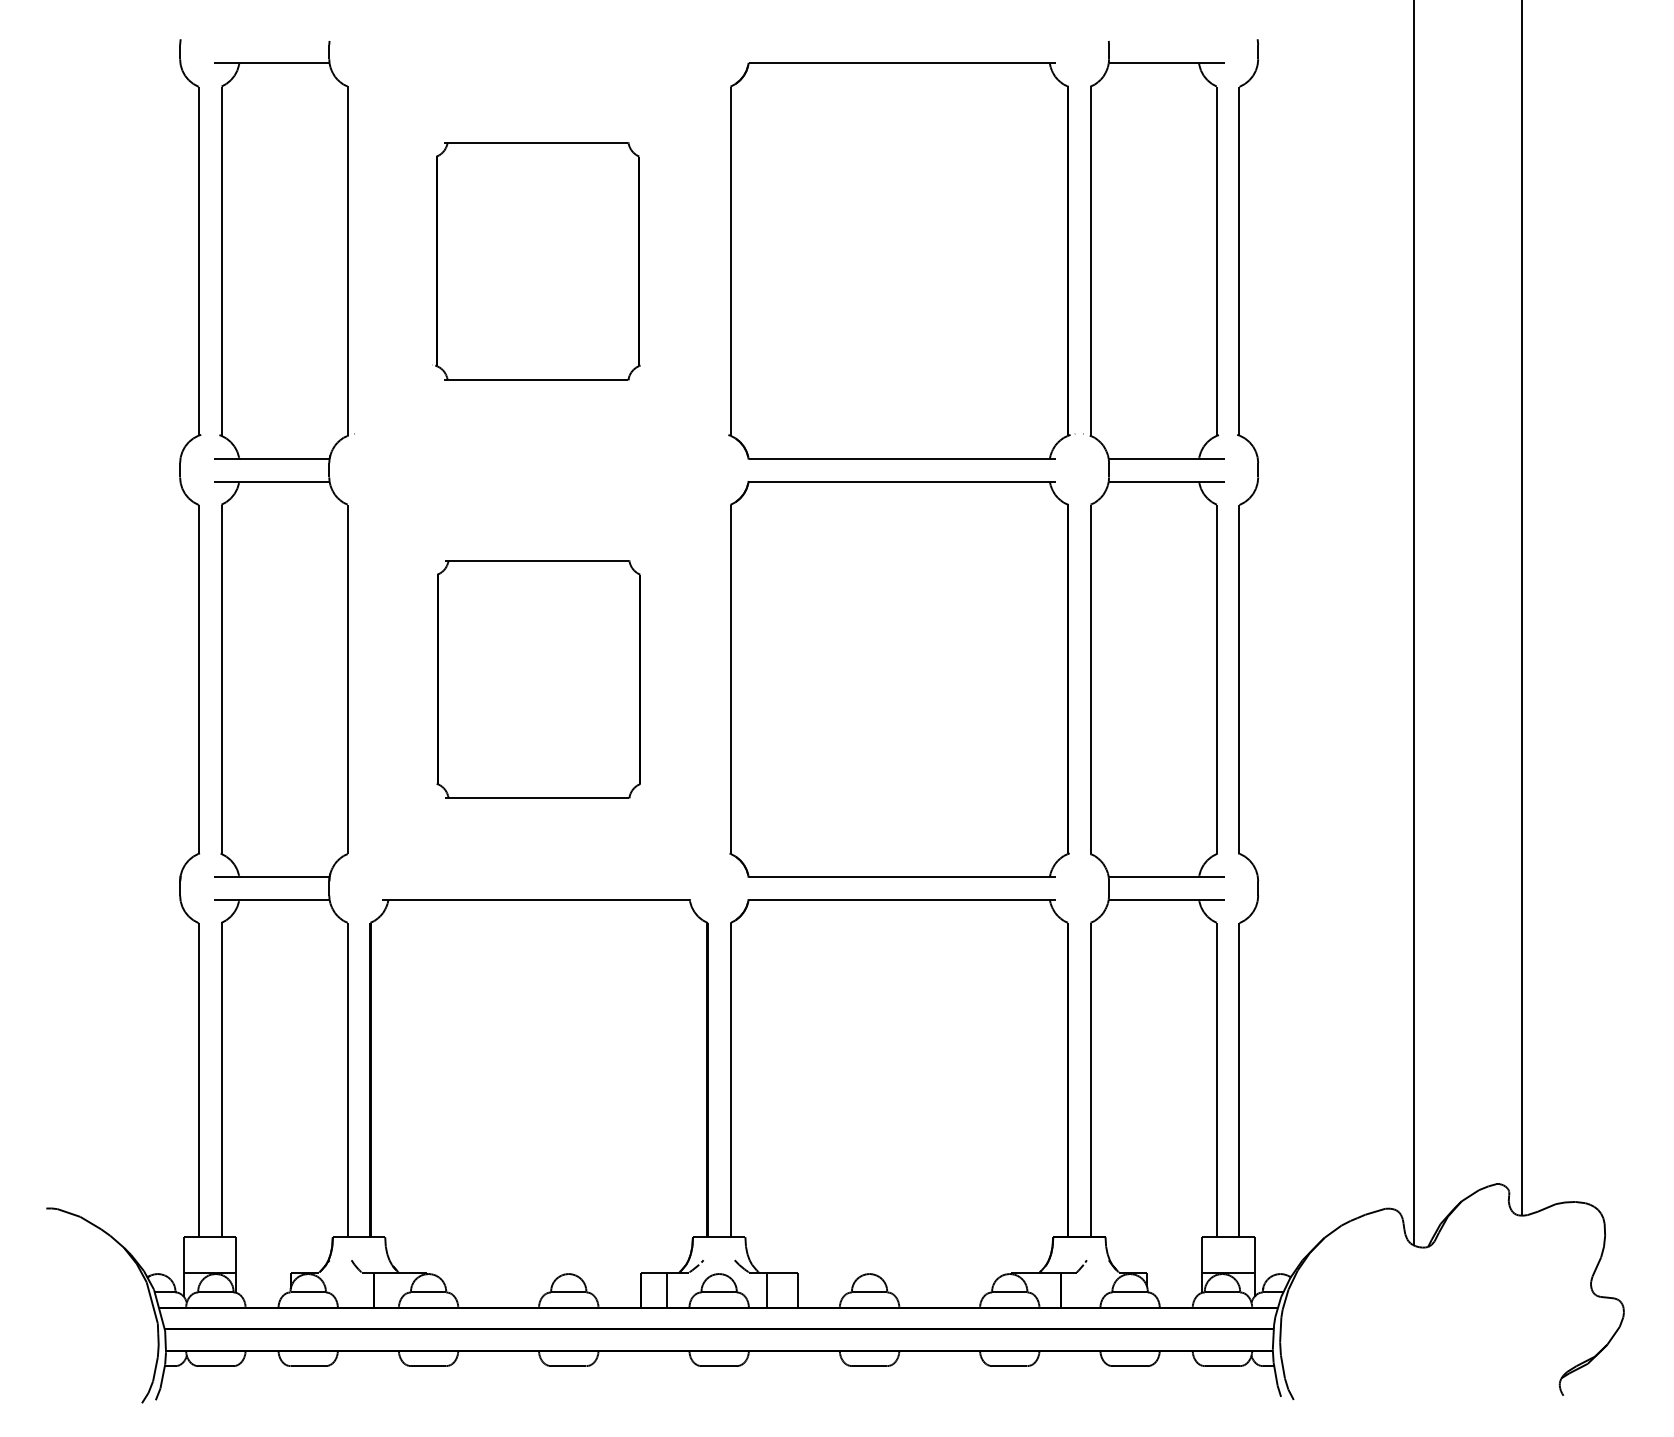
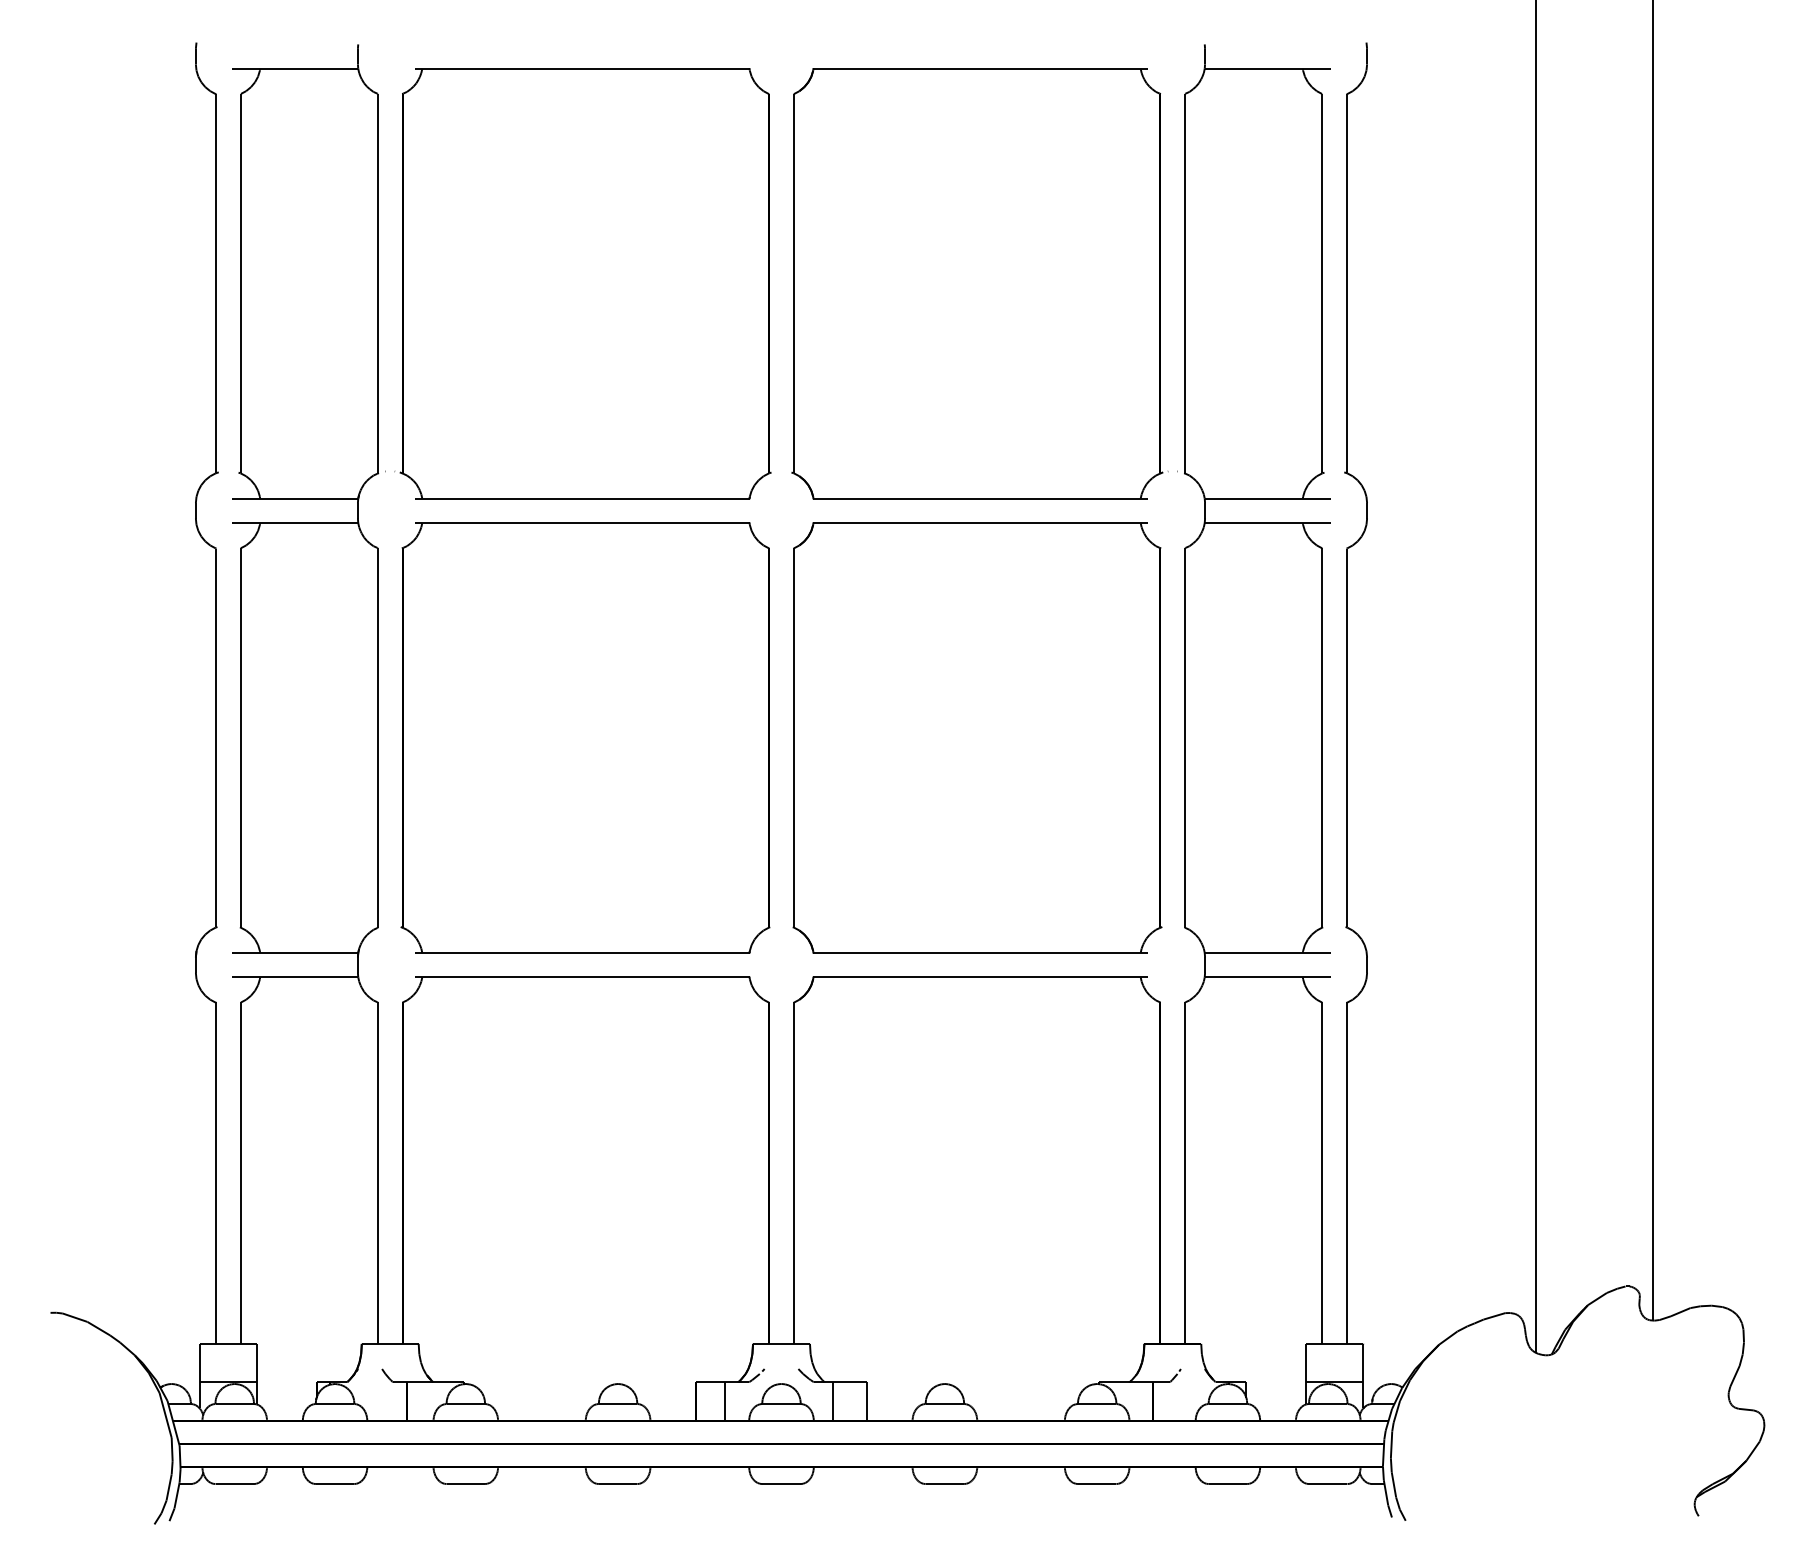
part: (535, 261) -> (582, 283), size x1.67
part: (538, 678) -> (585, 737), size x1.67

